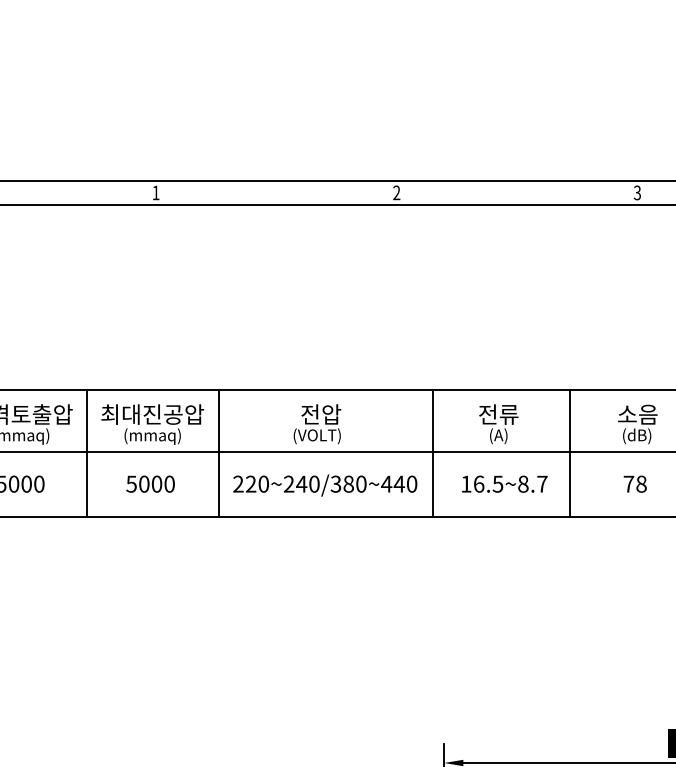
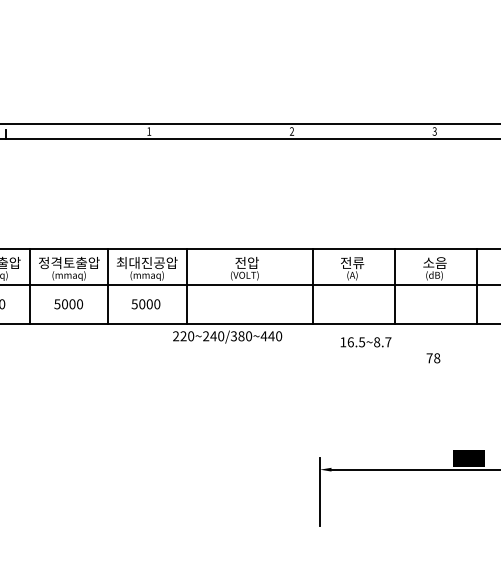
text: (325, 484) -> (227, 336), moved
text: (503, 484) -> (365, 342), moved
text: (635, 484) -> (433, 358), moved

